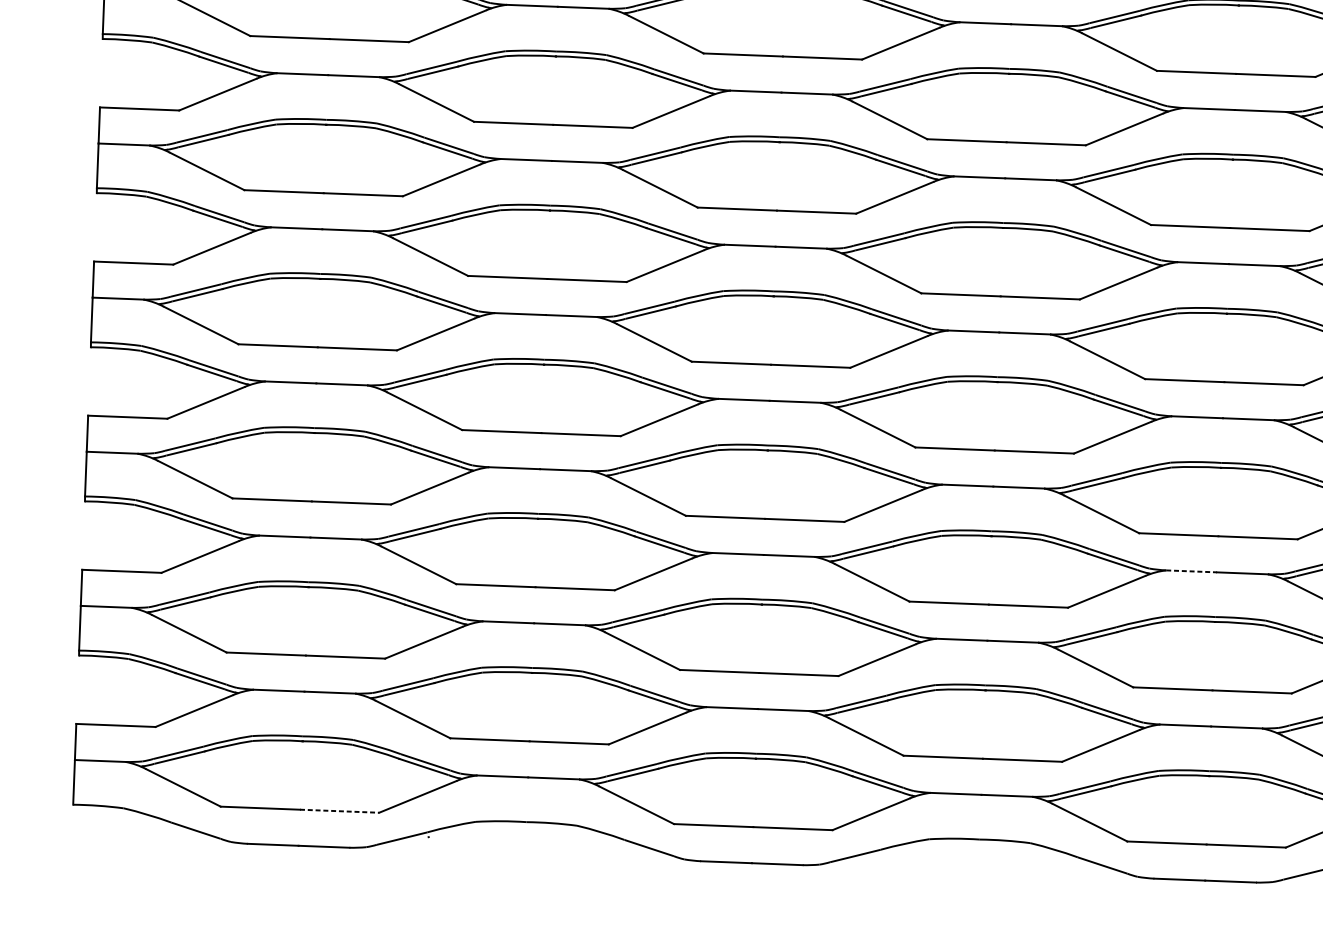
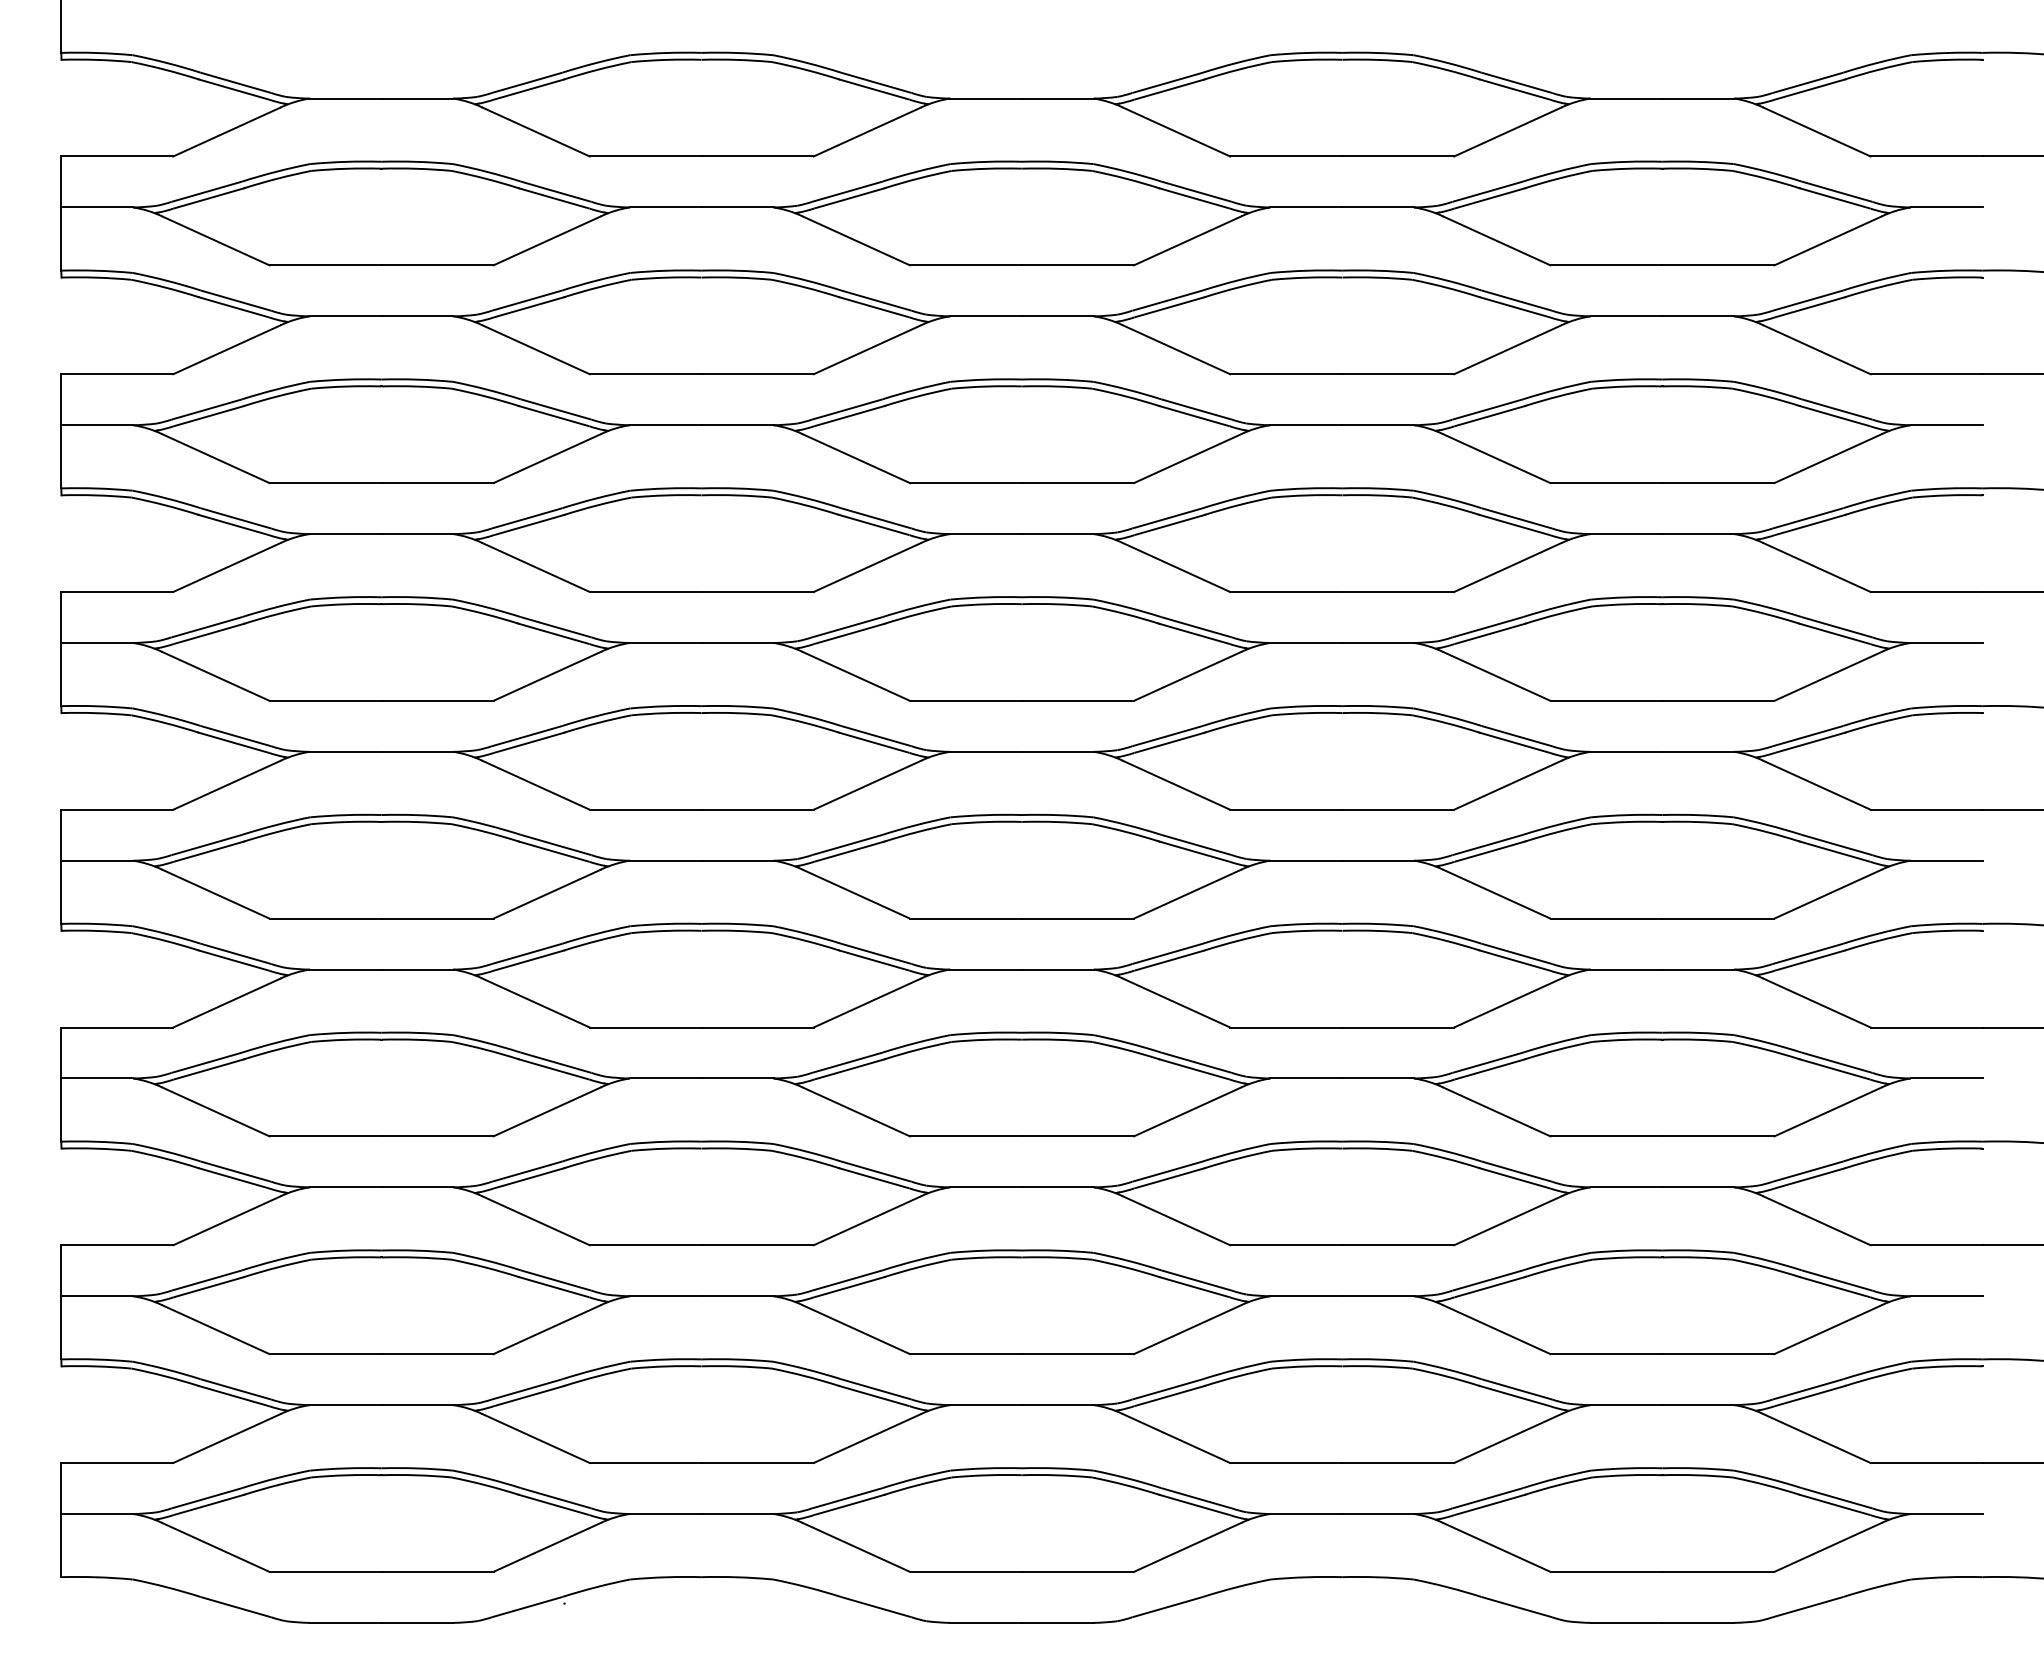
line: (1191, 571) -> (1626, 1187), dashed -> solid
line: (339, 810) -> (437, 1571), dashed -> solid

